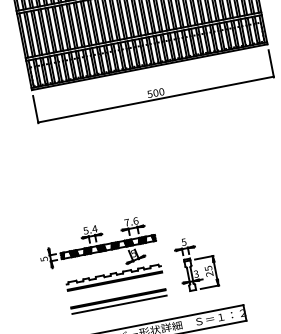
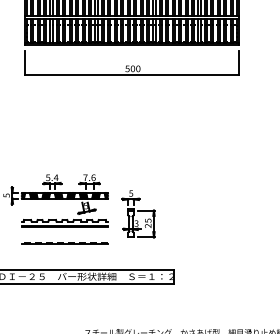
part: (196, 263) -> (138, 214), moved
line: (117, 298) -> (64, 242), solid -> dashed
line: (119, 304) -> (64, 248), removed

